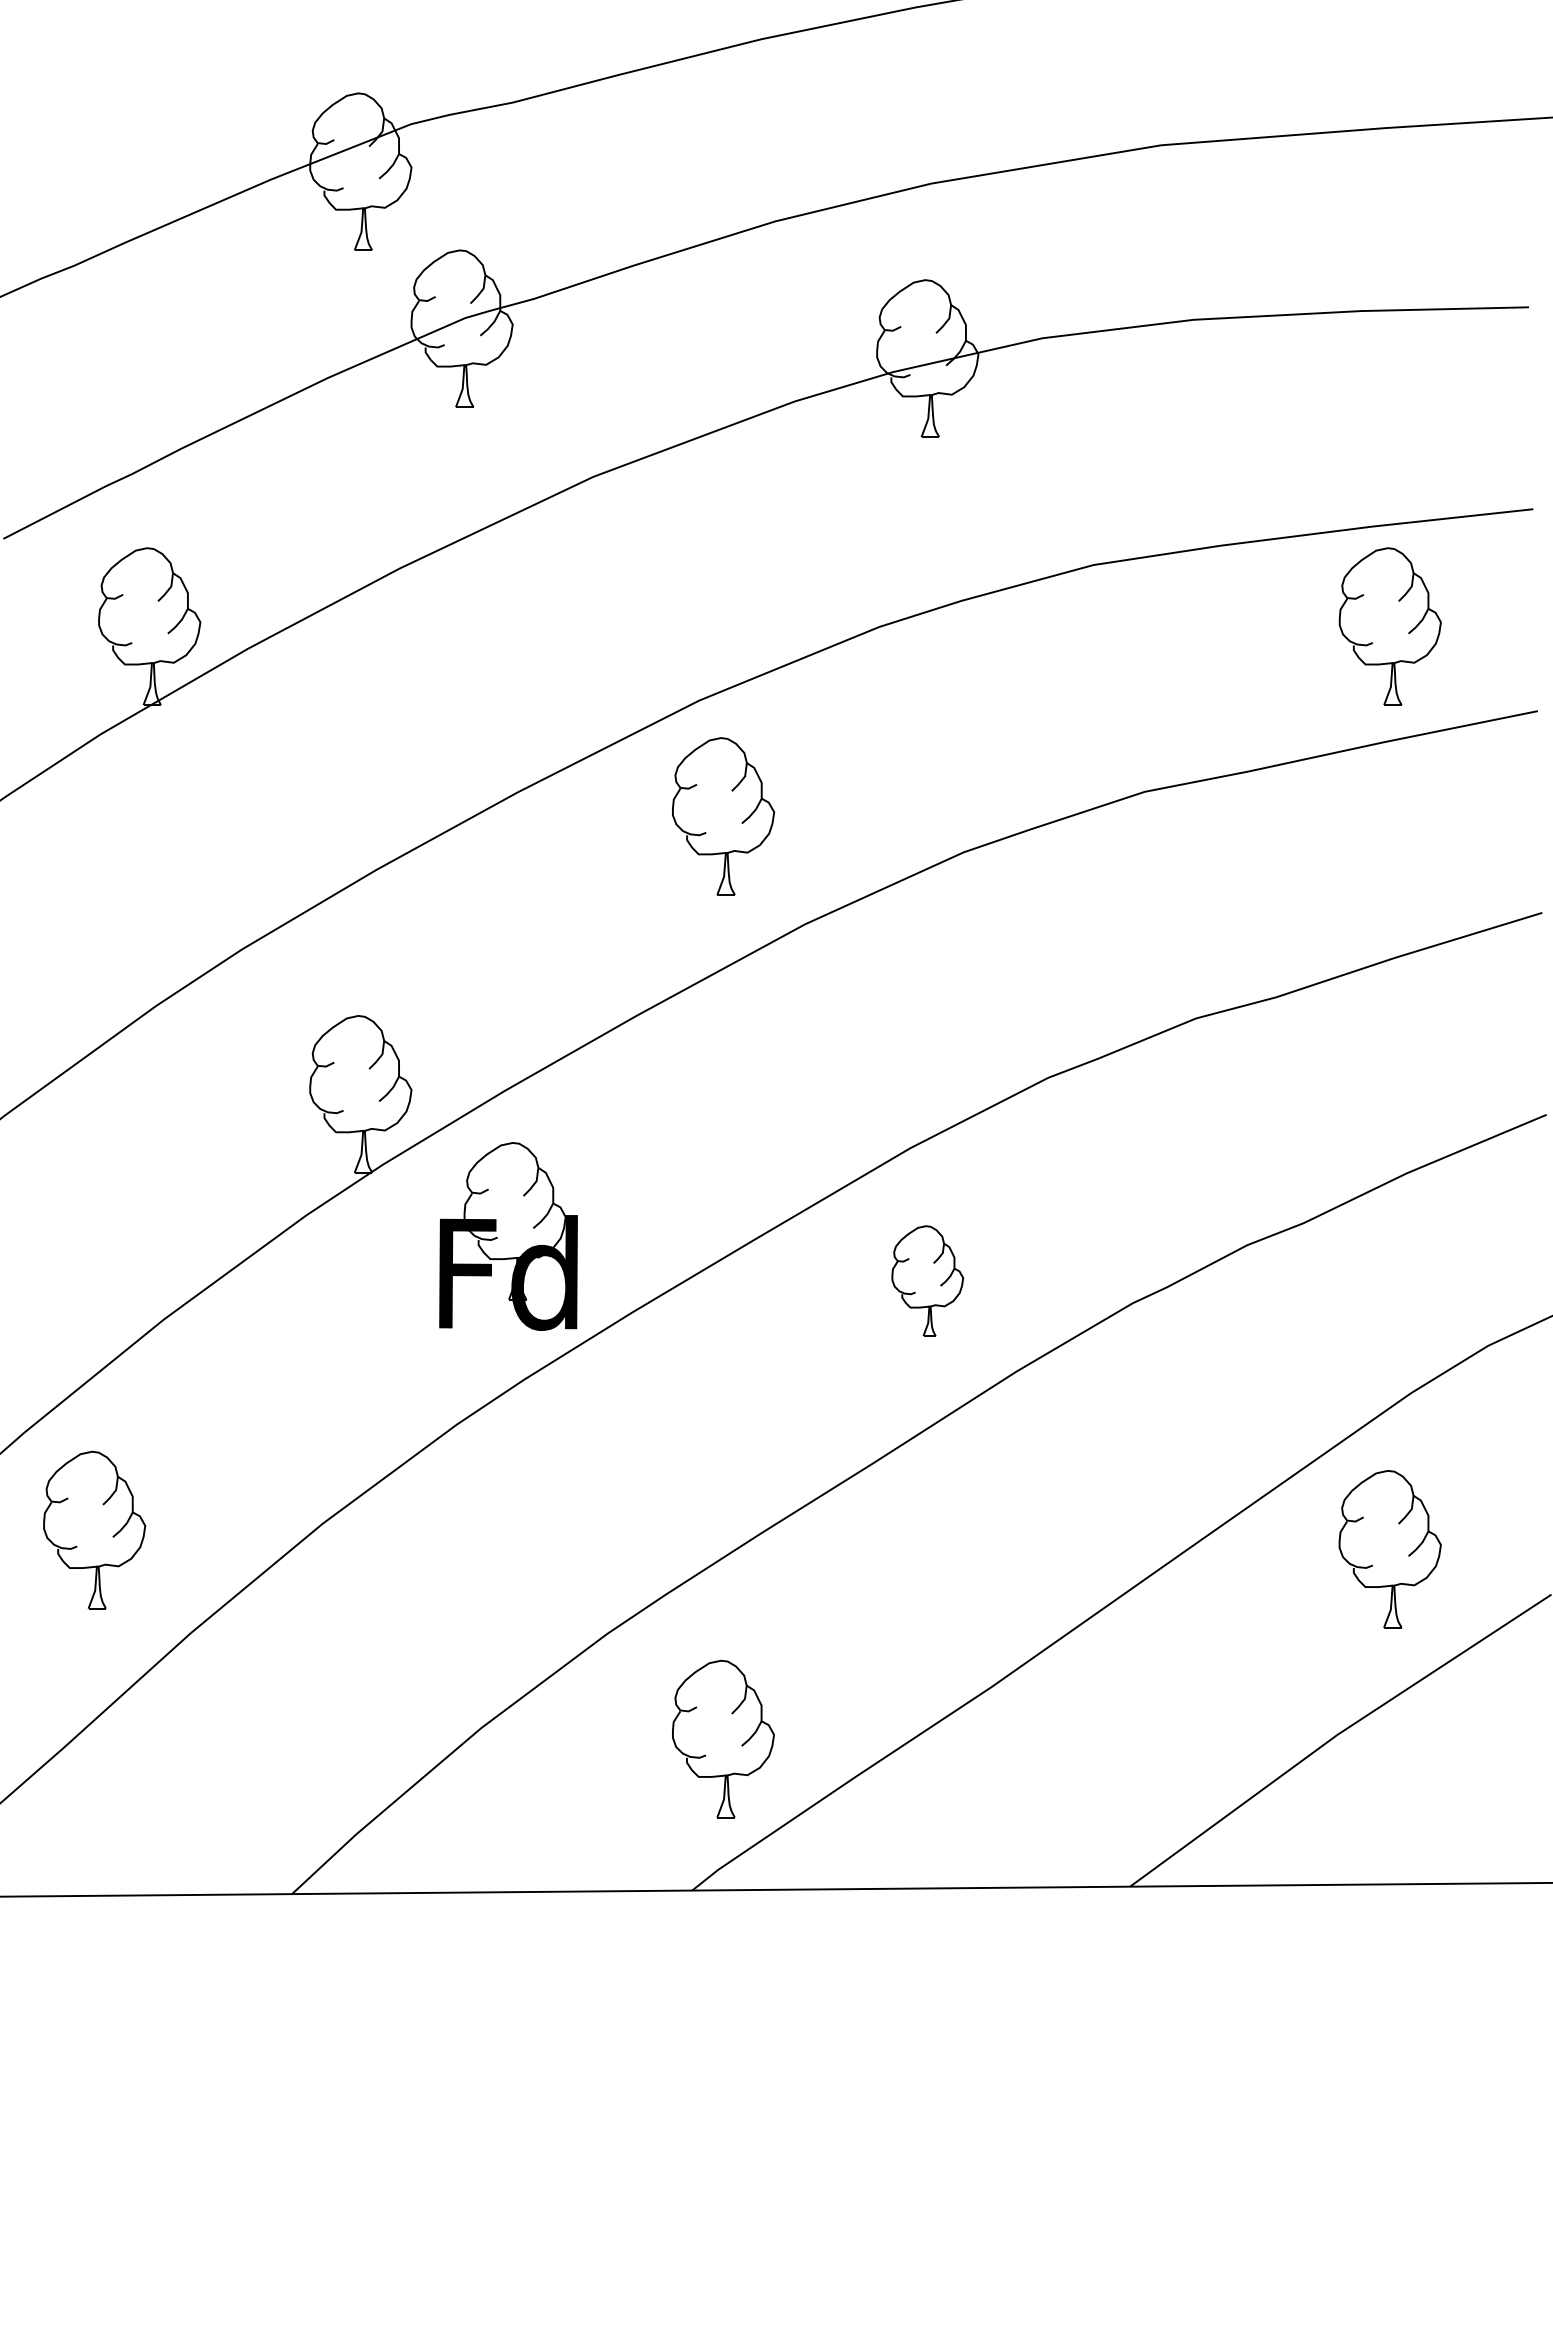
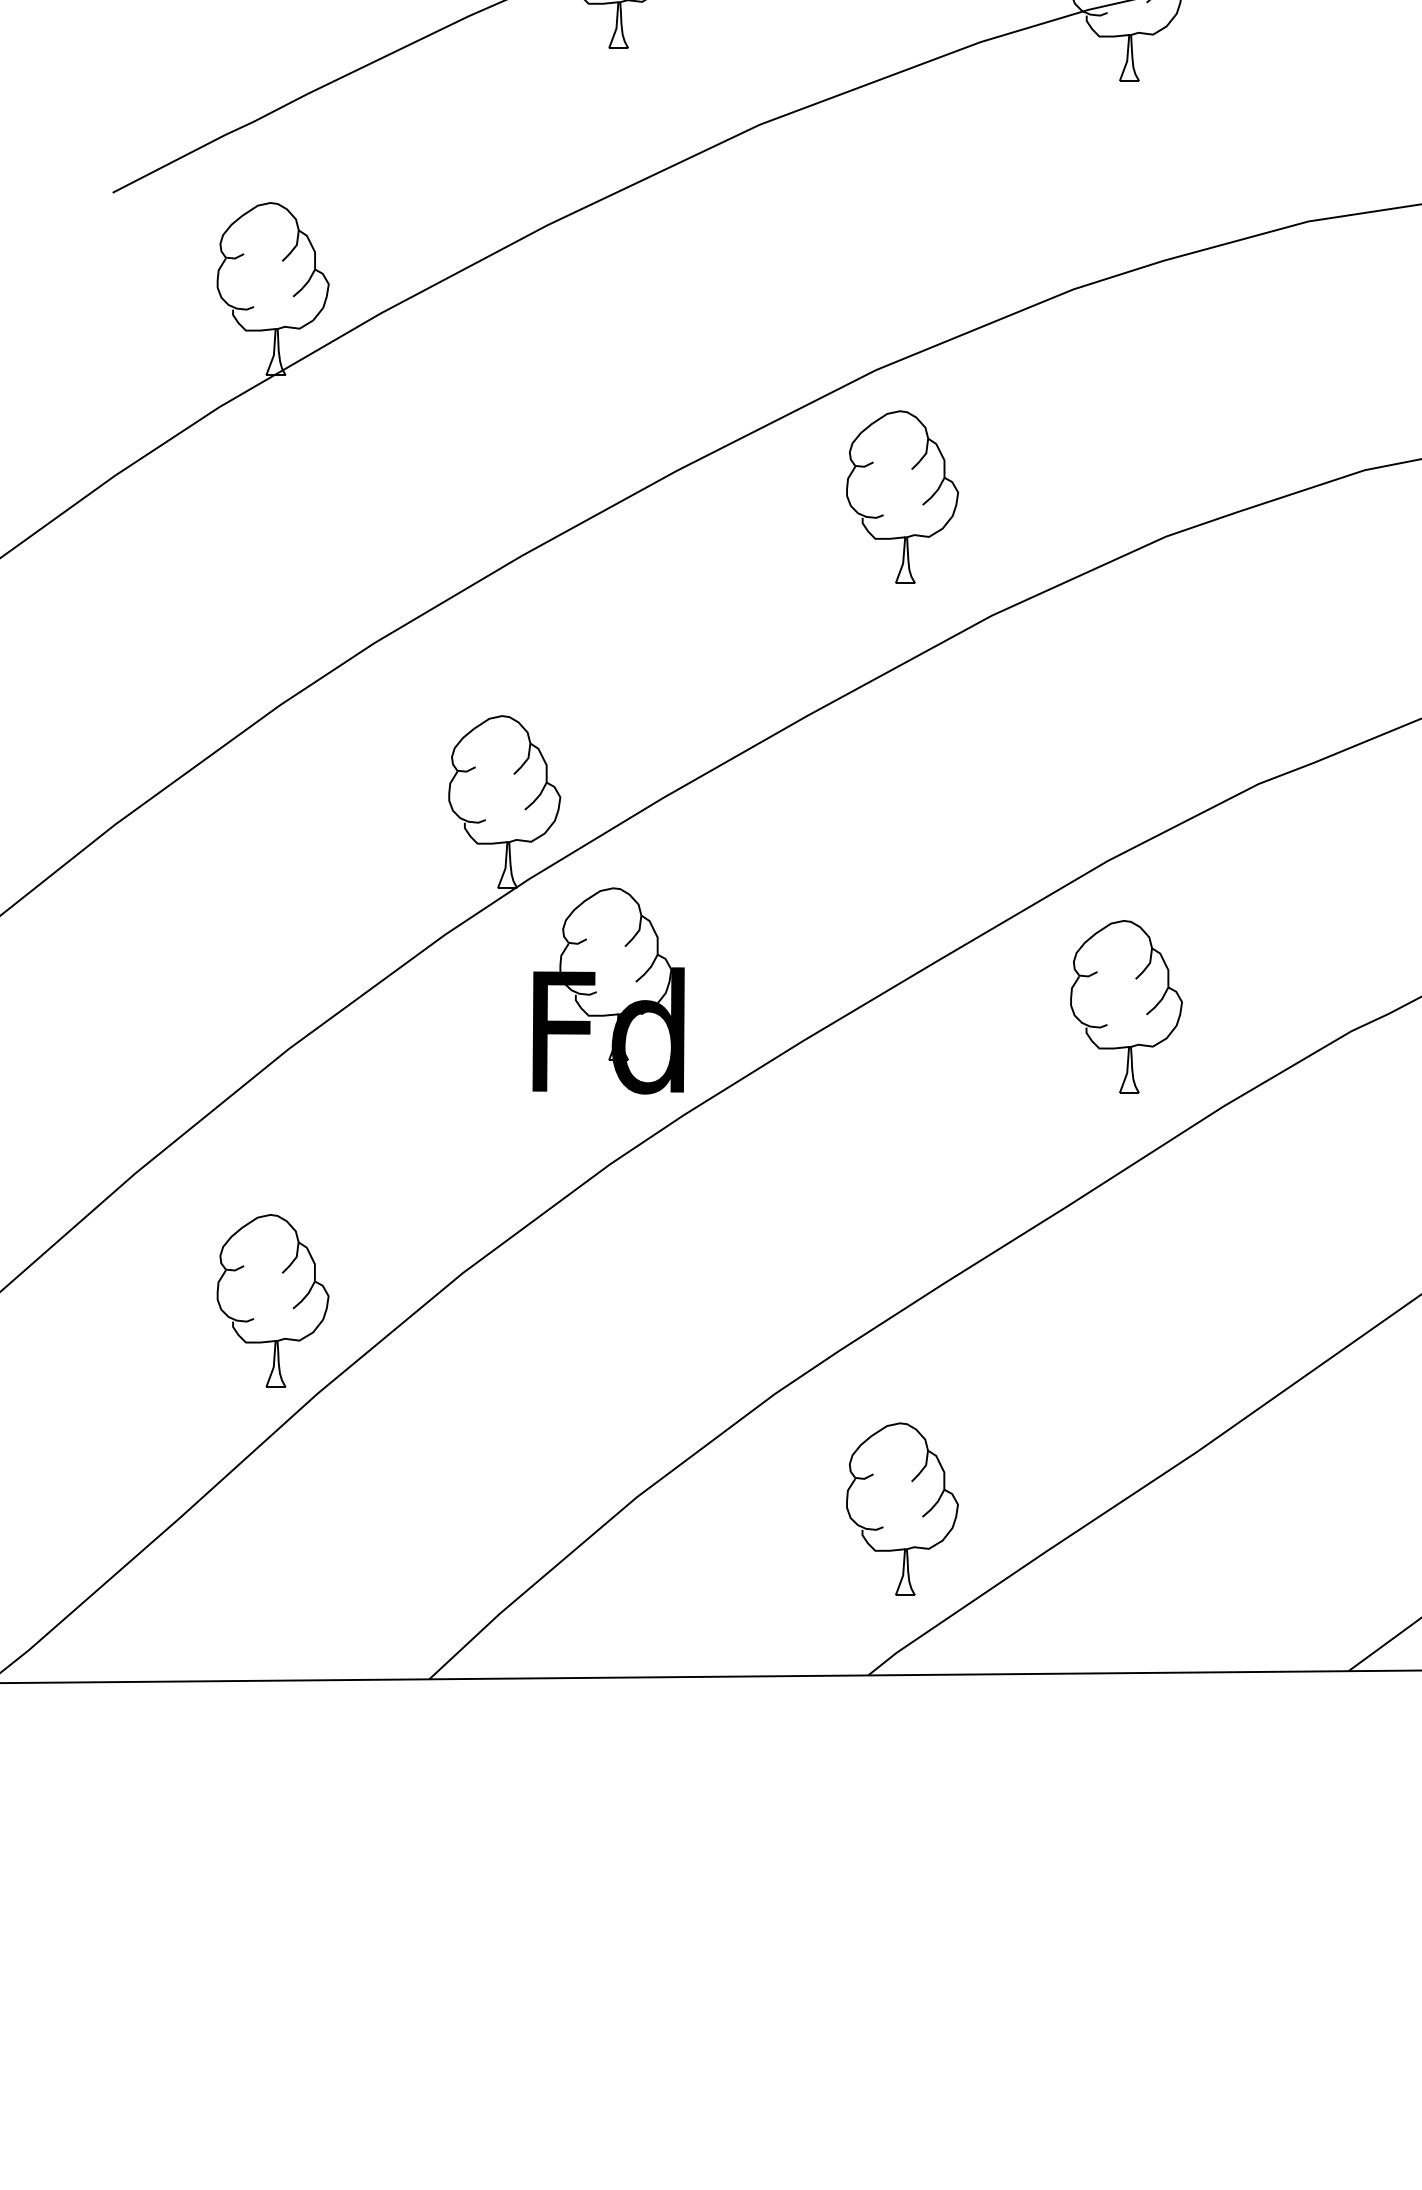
part: (508, 1236) -> (608, 990), moved
part: (927, 1280) -> (1126, 1006), size x1.43
part: (94, 1529) -> (272, 1300), moved

